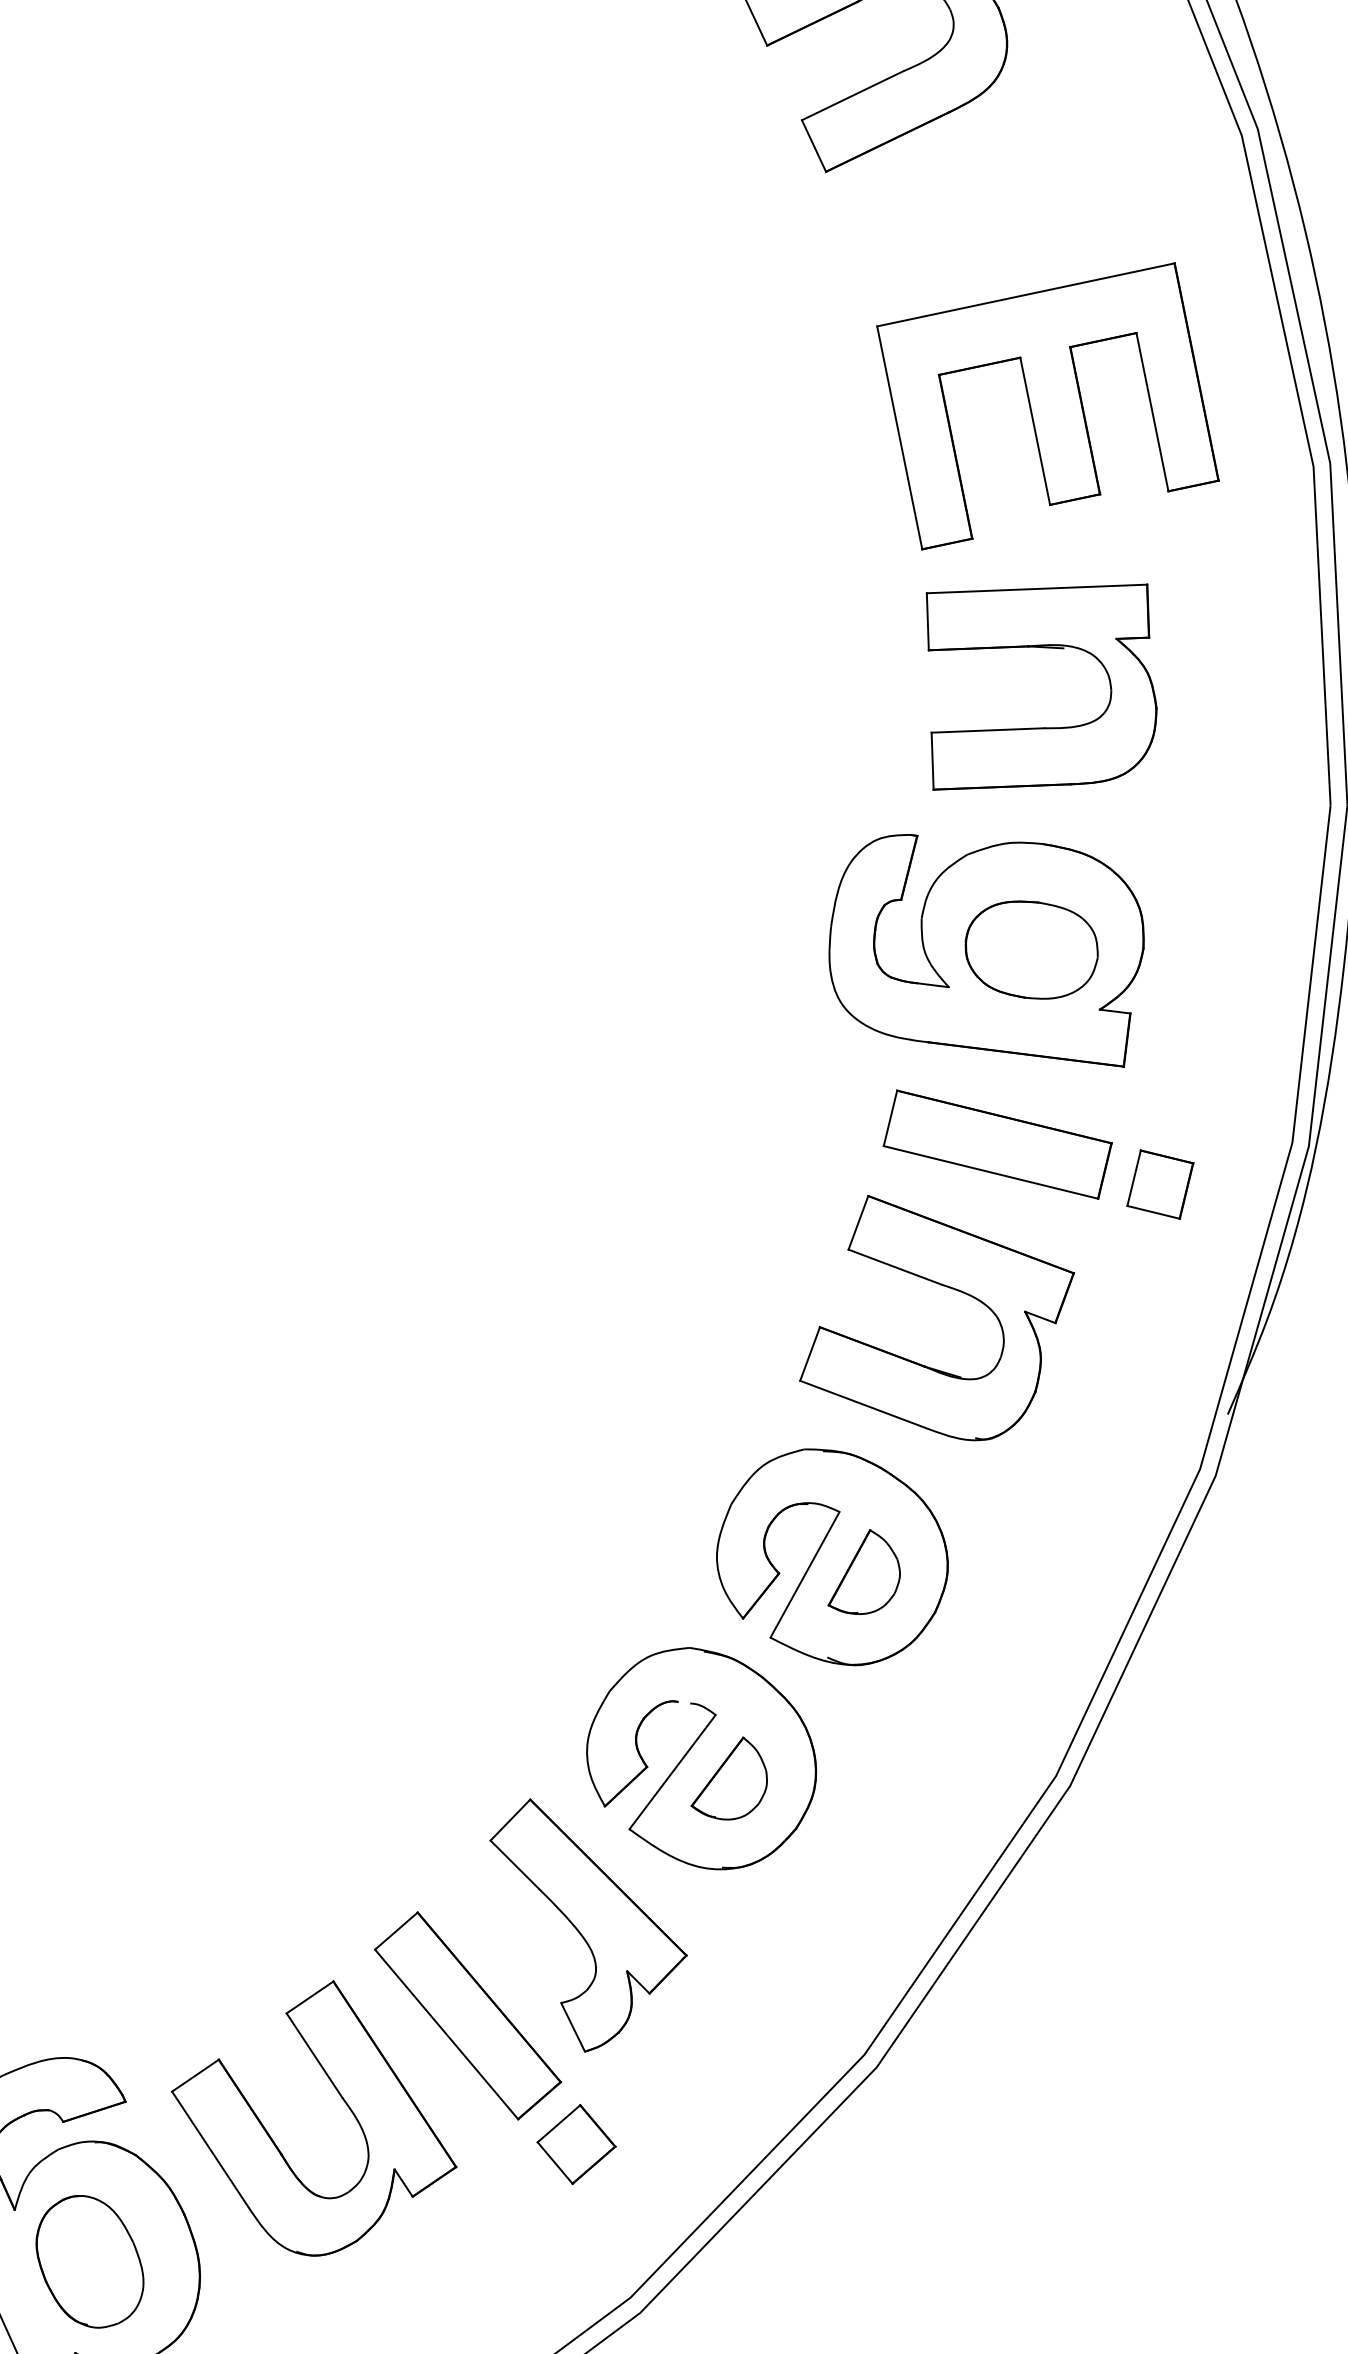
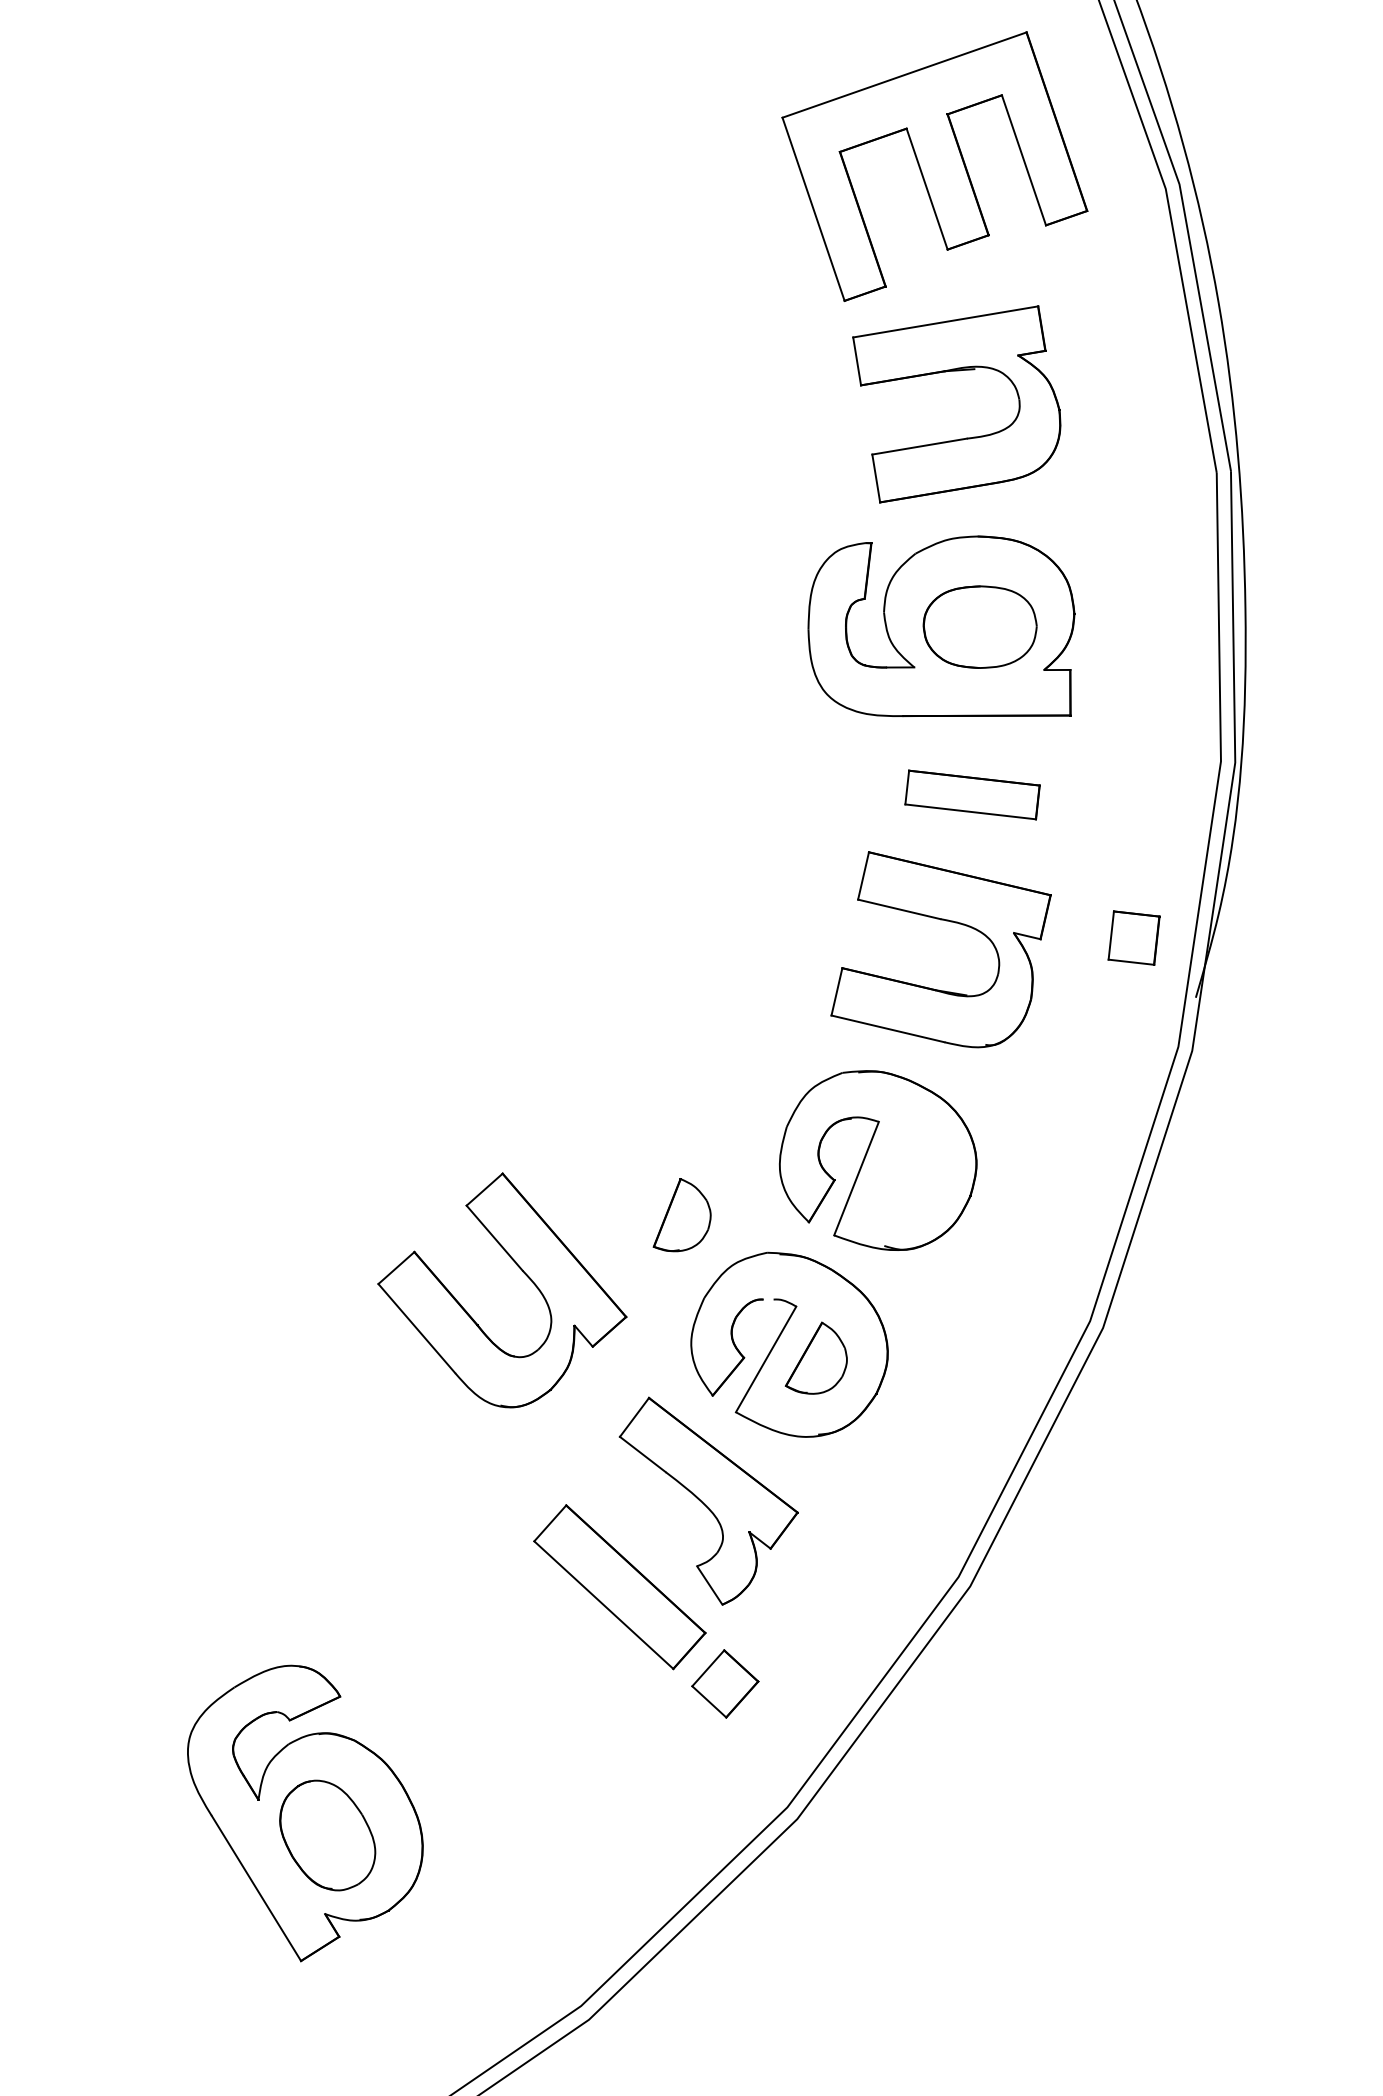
part: (997, 1144) -> (972, 794), size x0.7
part: (1159, 1183) -> (1133, 937), moved
part: (865, 1572) -> (681, 1215), moved
part: (342, 2101) -> (523, 1273), moved

